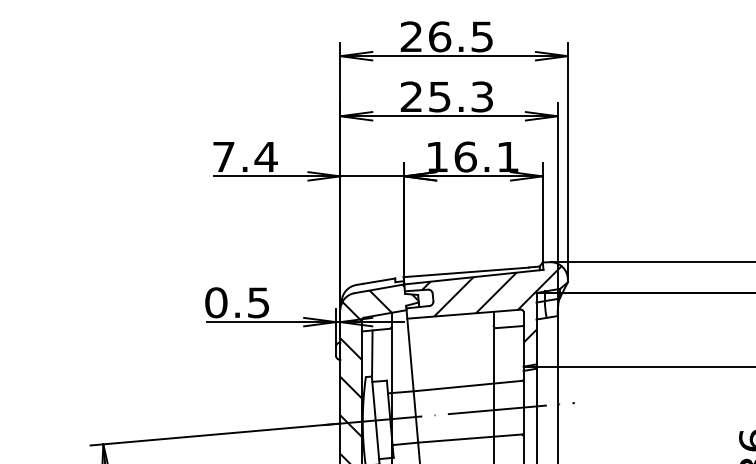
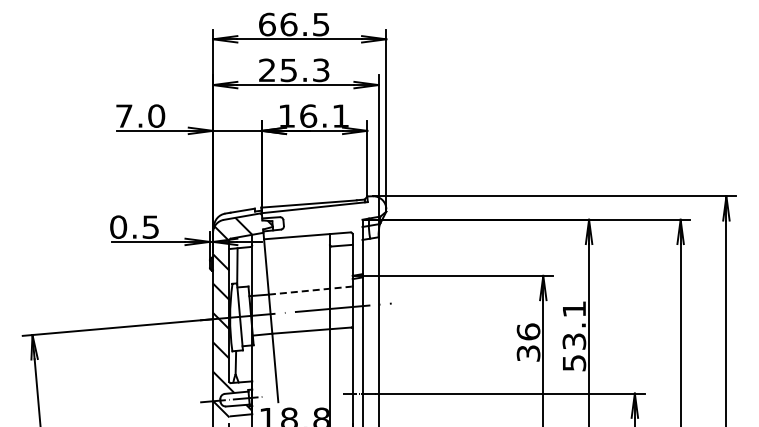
text: (411, 36) -> (267, 24), 26.5 -> 66.5
text: (266, 156) -> (156, 115), 7.4 -> 7.0
hatch: (491, 304) -> (328, 228), removed
line: (468, 385) -> (310, 290), solid -> dashed

